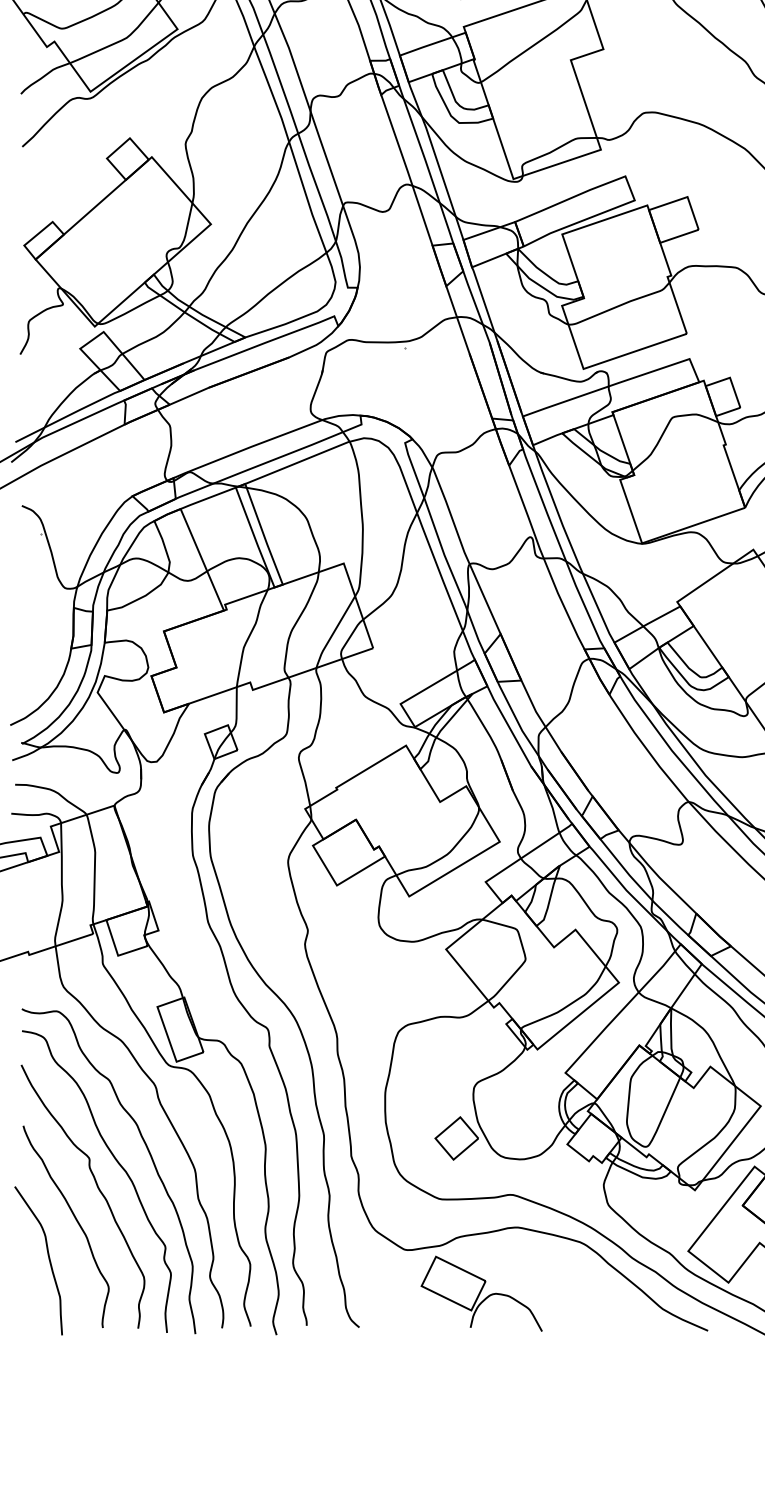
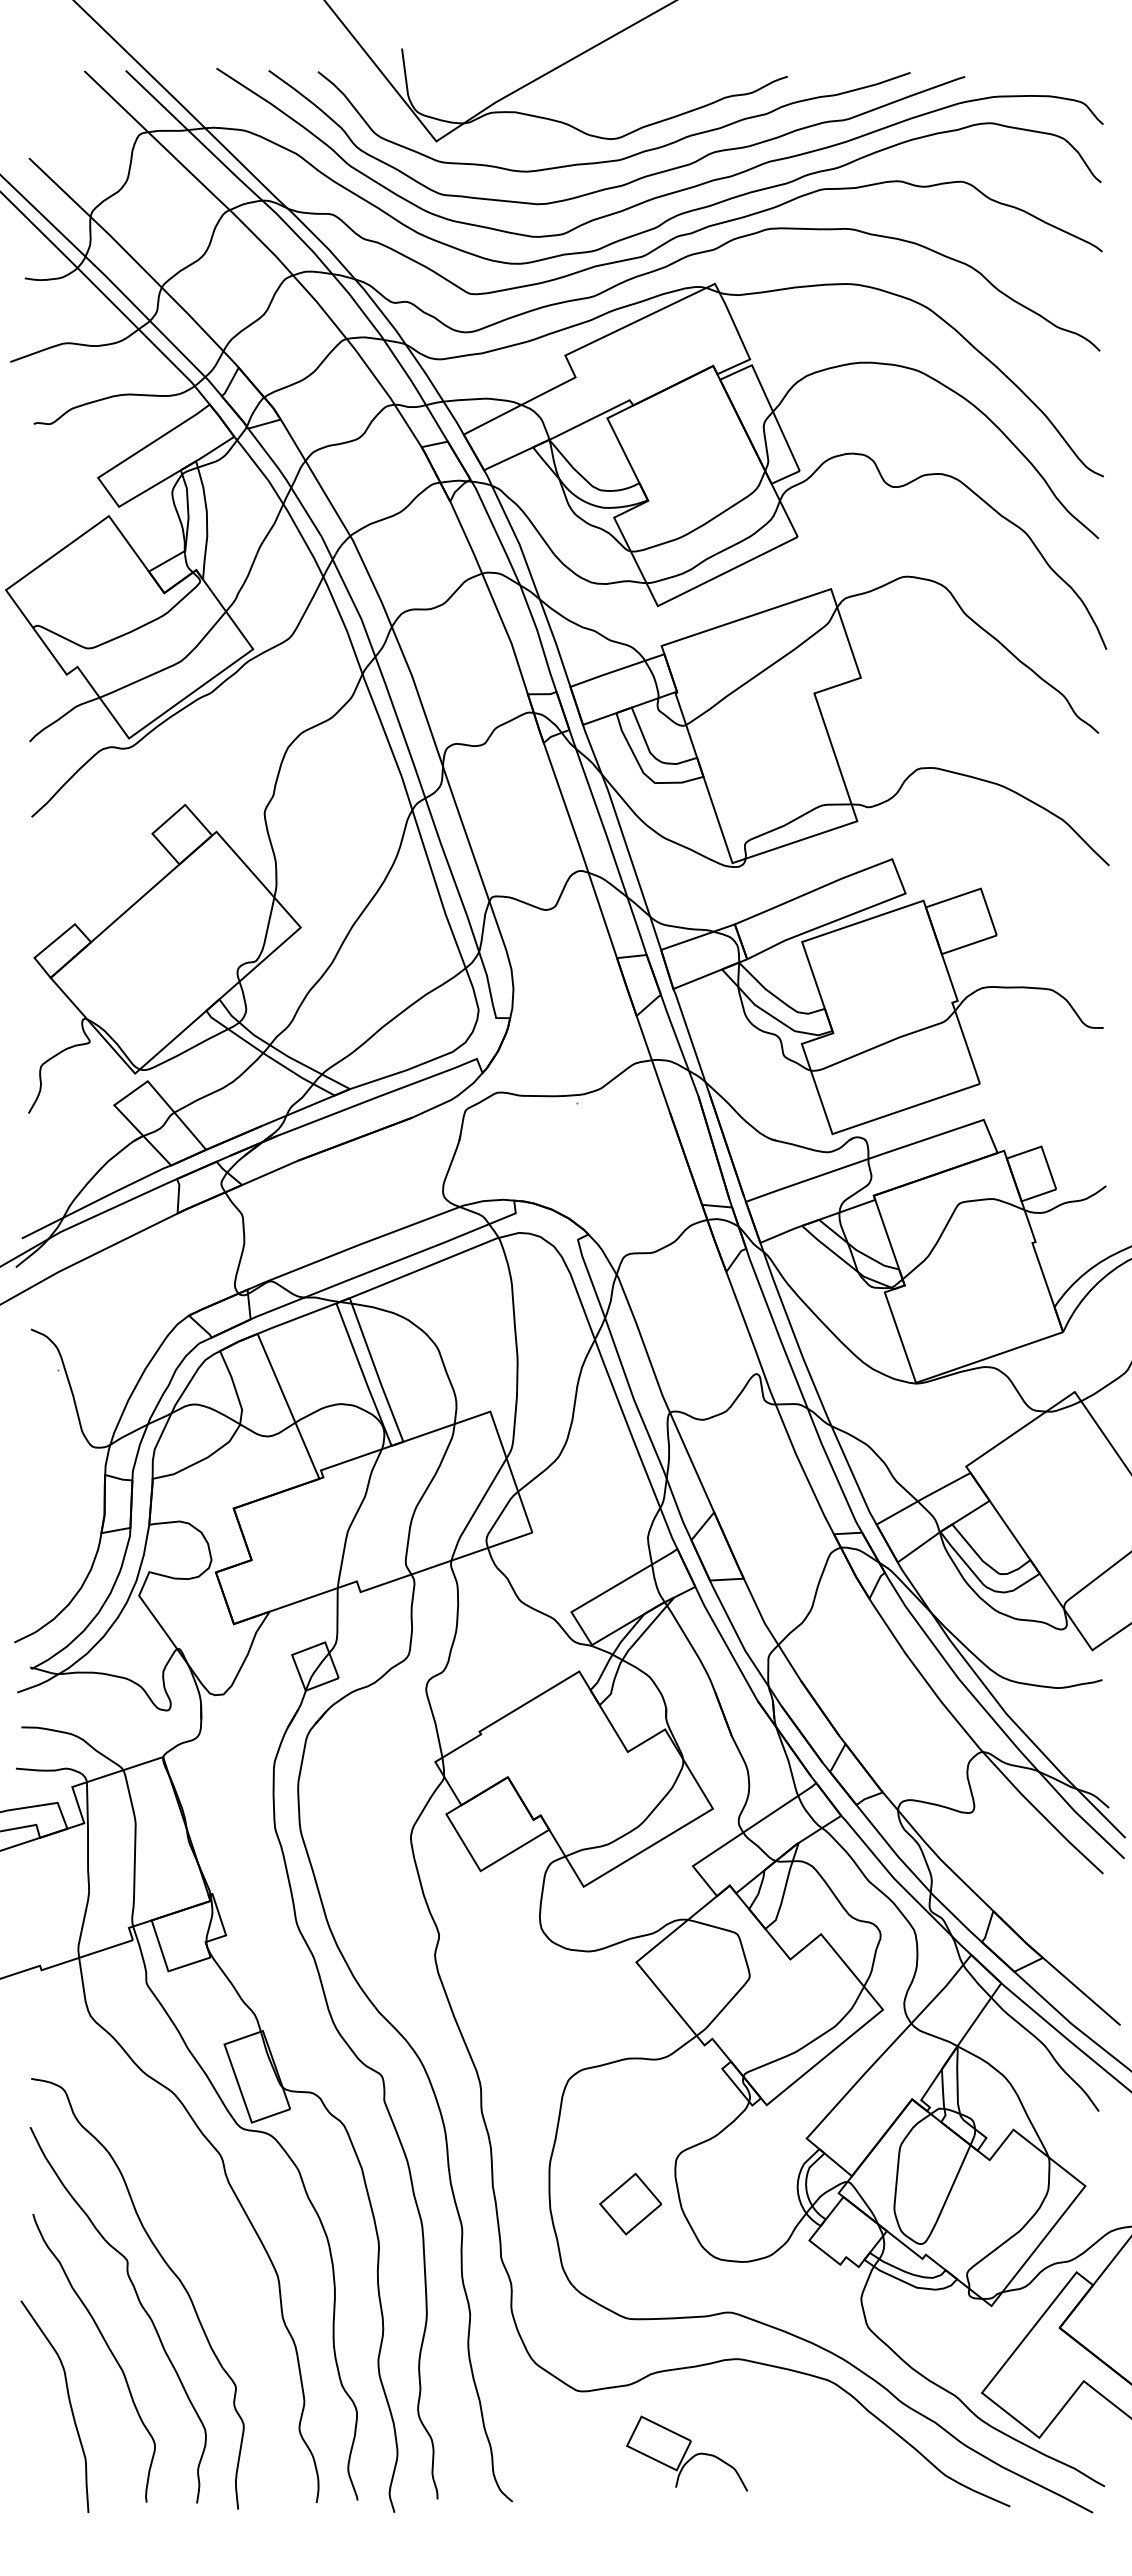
part: (456, 1138) -> (630, 2203), moved
curve: (148, 1152) -> (211, 2251), removed
part: (481, 1293) -> (686, 2453), size x0.7

